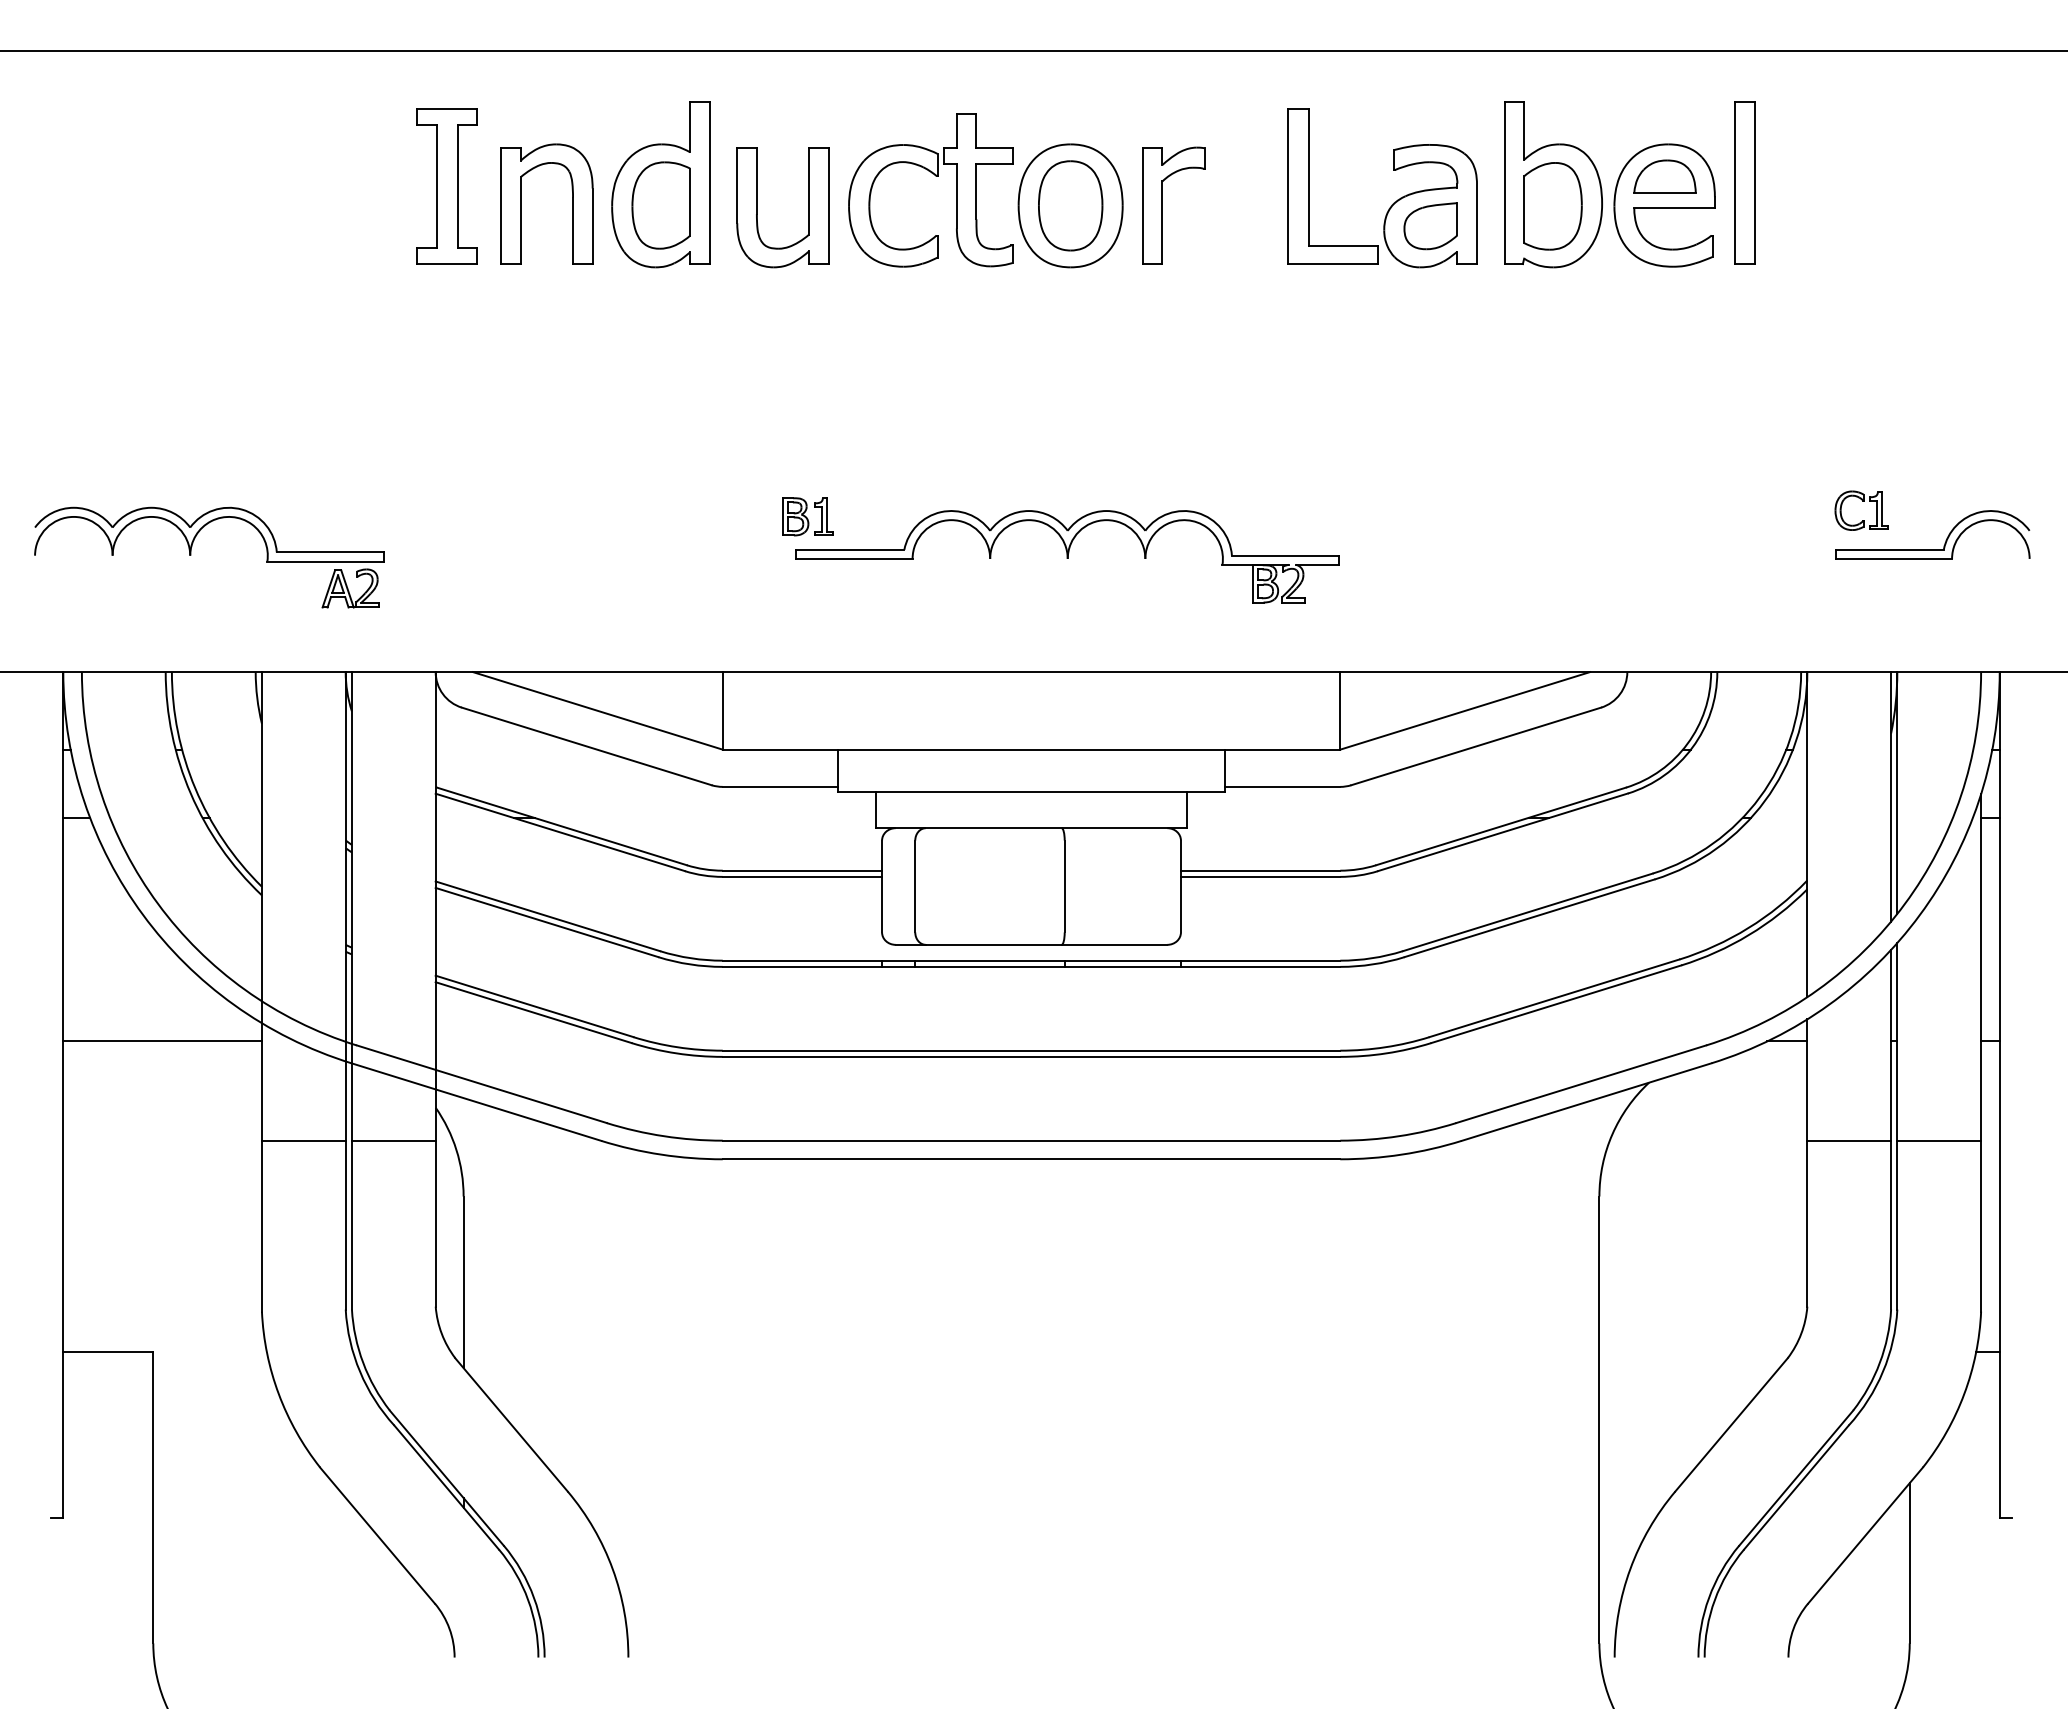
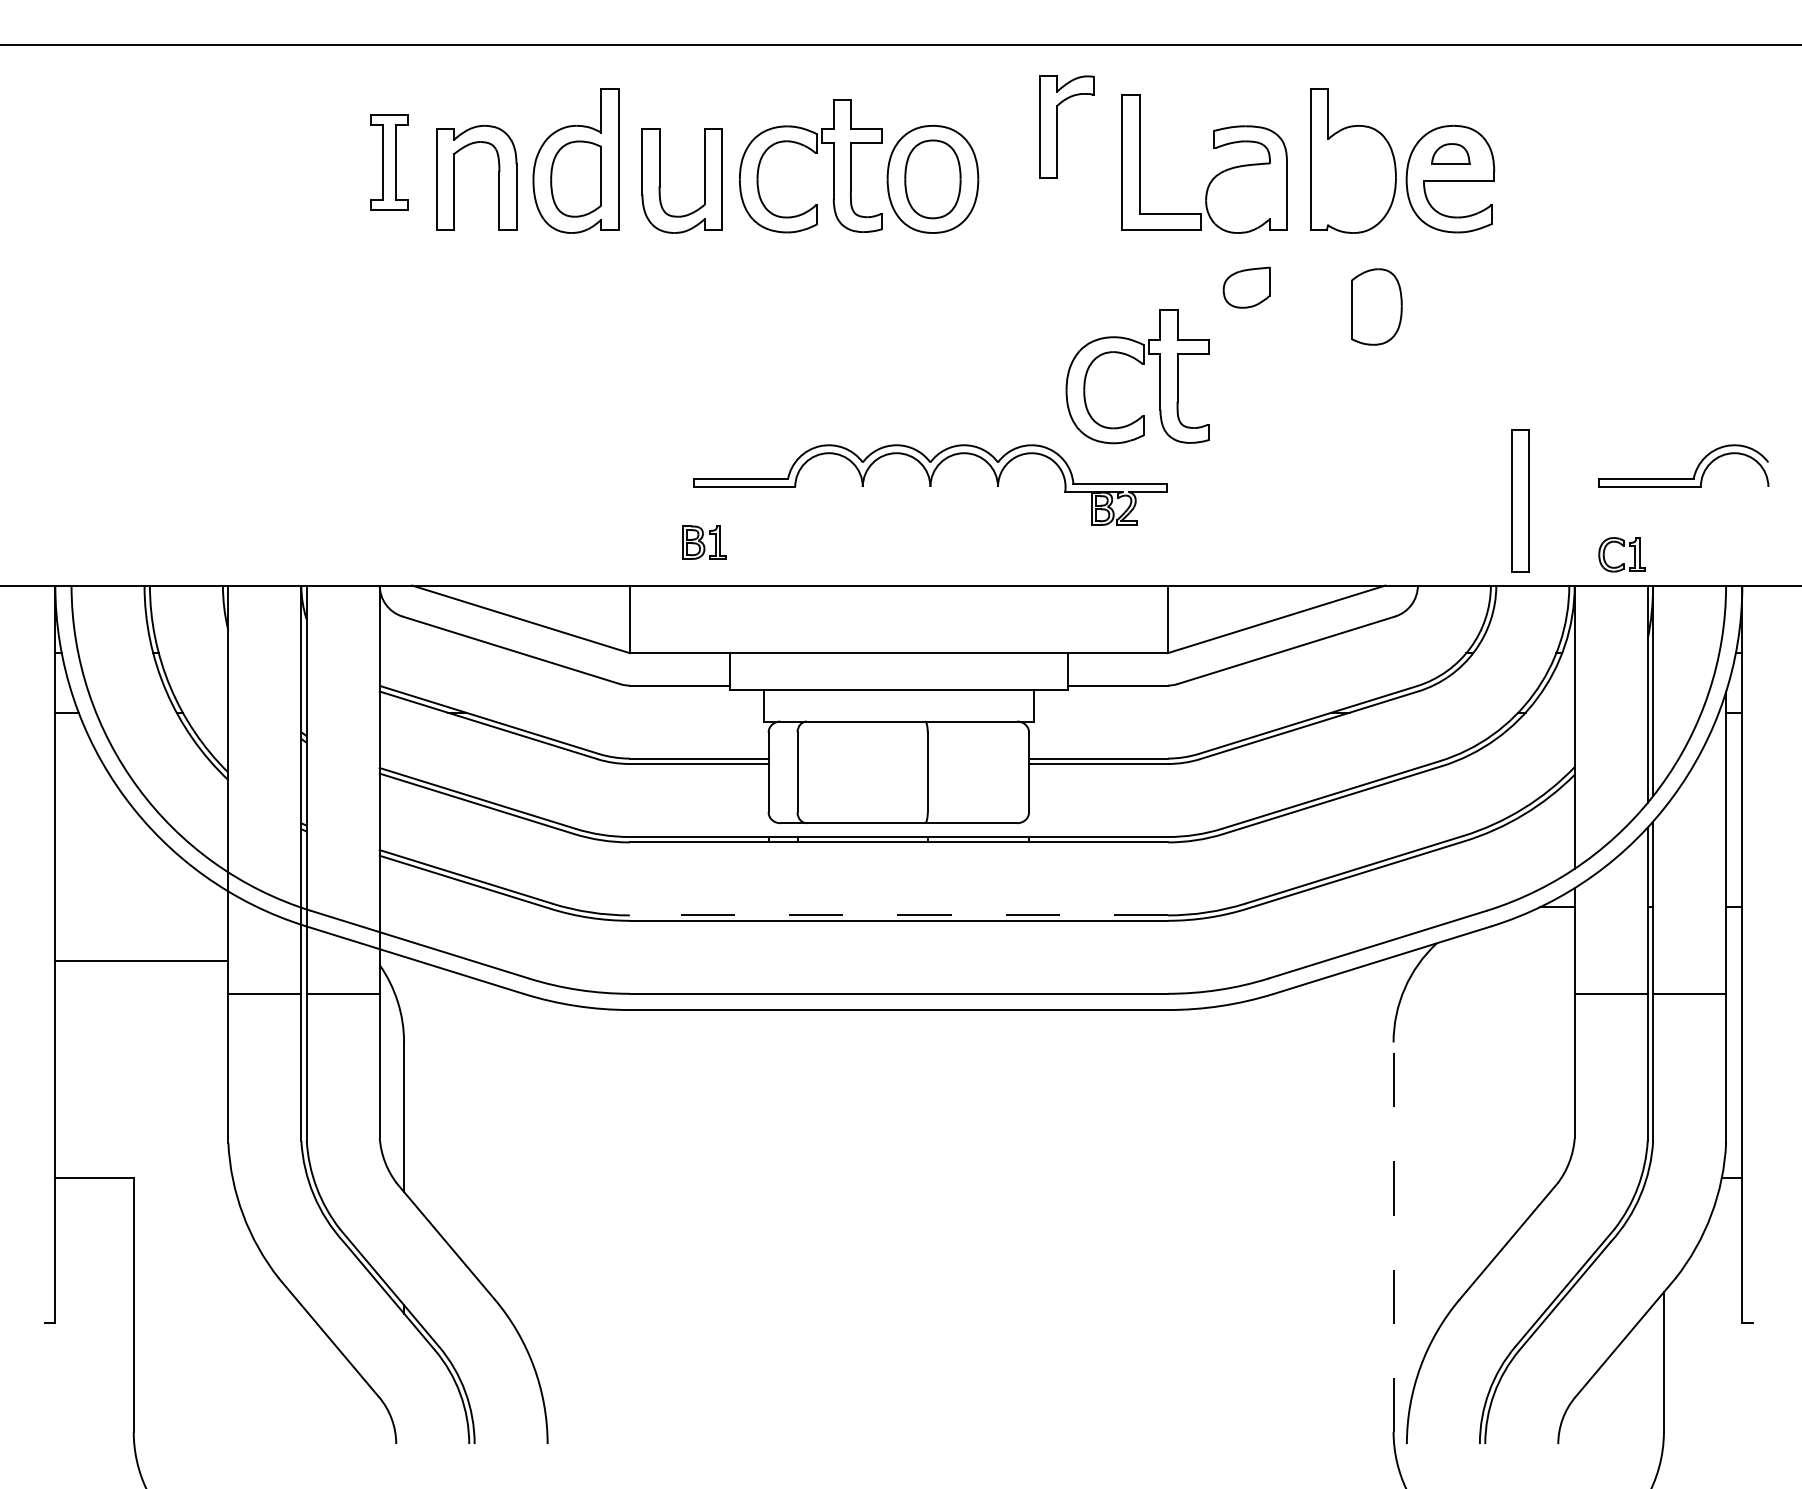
part: (1664, 176) -> (1450, 153), size x0.7
part: (1744, 182) -> (1519, 500), moved
part: (446, 186) -> (389, 162), size x0.7
part: (1162, 205) -> (1057, 126), moved
part: (1552, 206) -> (1376, 307), moved
part: (1430, 226) -> (1246, 287), moved
part: (1310, 418) -> (1141, 364), added
part: (1862, 501) -> (1622, 546), moved
part: (807, 516) -> (703, 542), moved
part: (191, 555) -> (167, 484), removed
line: (162, 1041) -> (141, 961), moved
line: (1031, 1050) -> (898, 915), solid -> dashed
line: (1599, 1419) -> (1393, 1236), solid -> dashed

